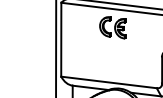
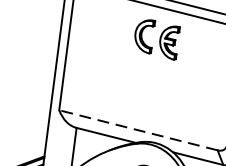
line: (108, 82) -> (137, 130), solid -> dashed

